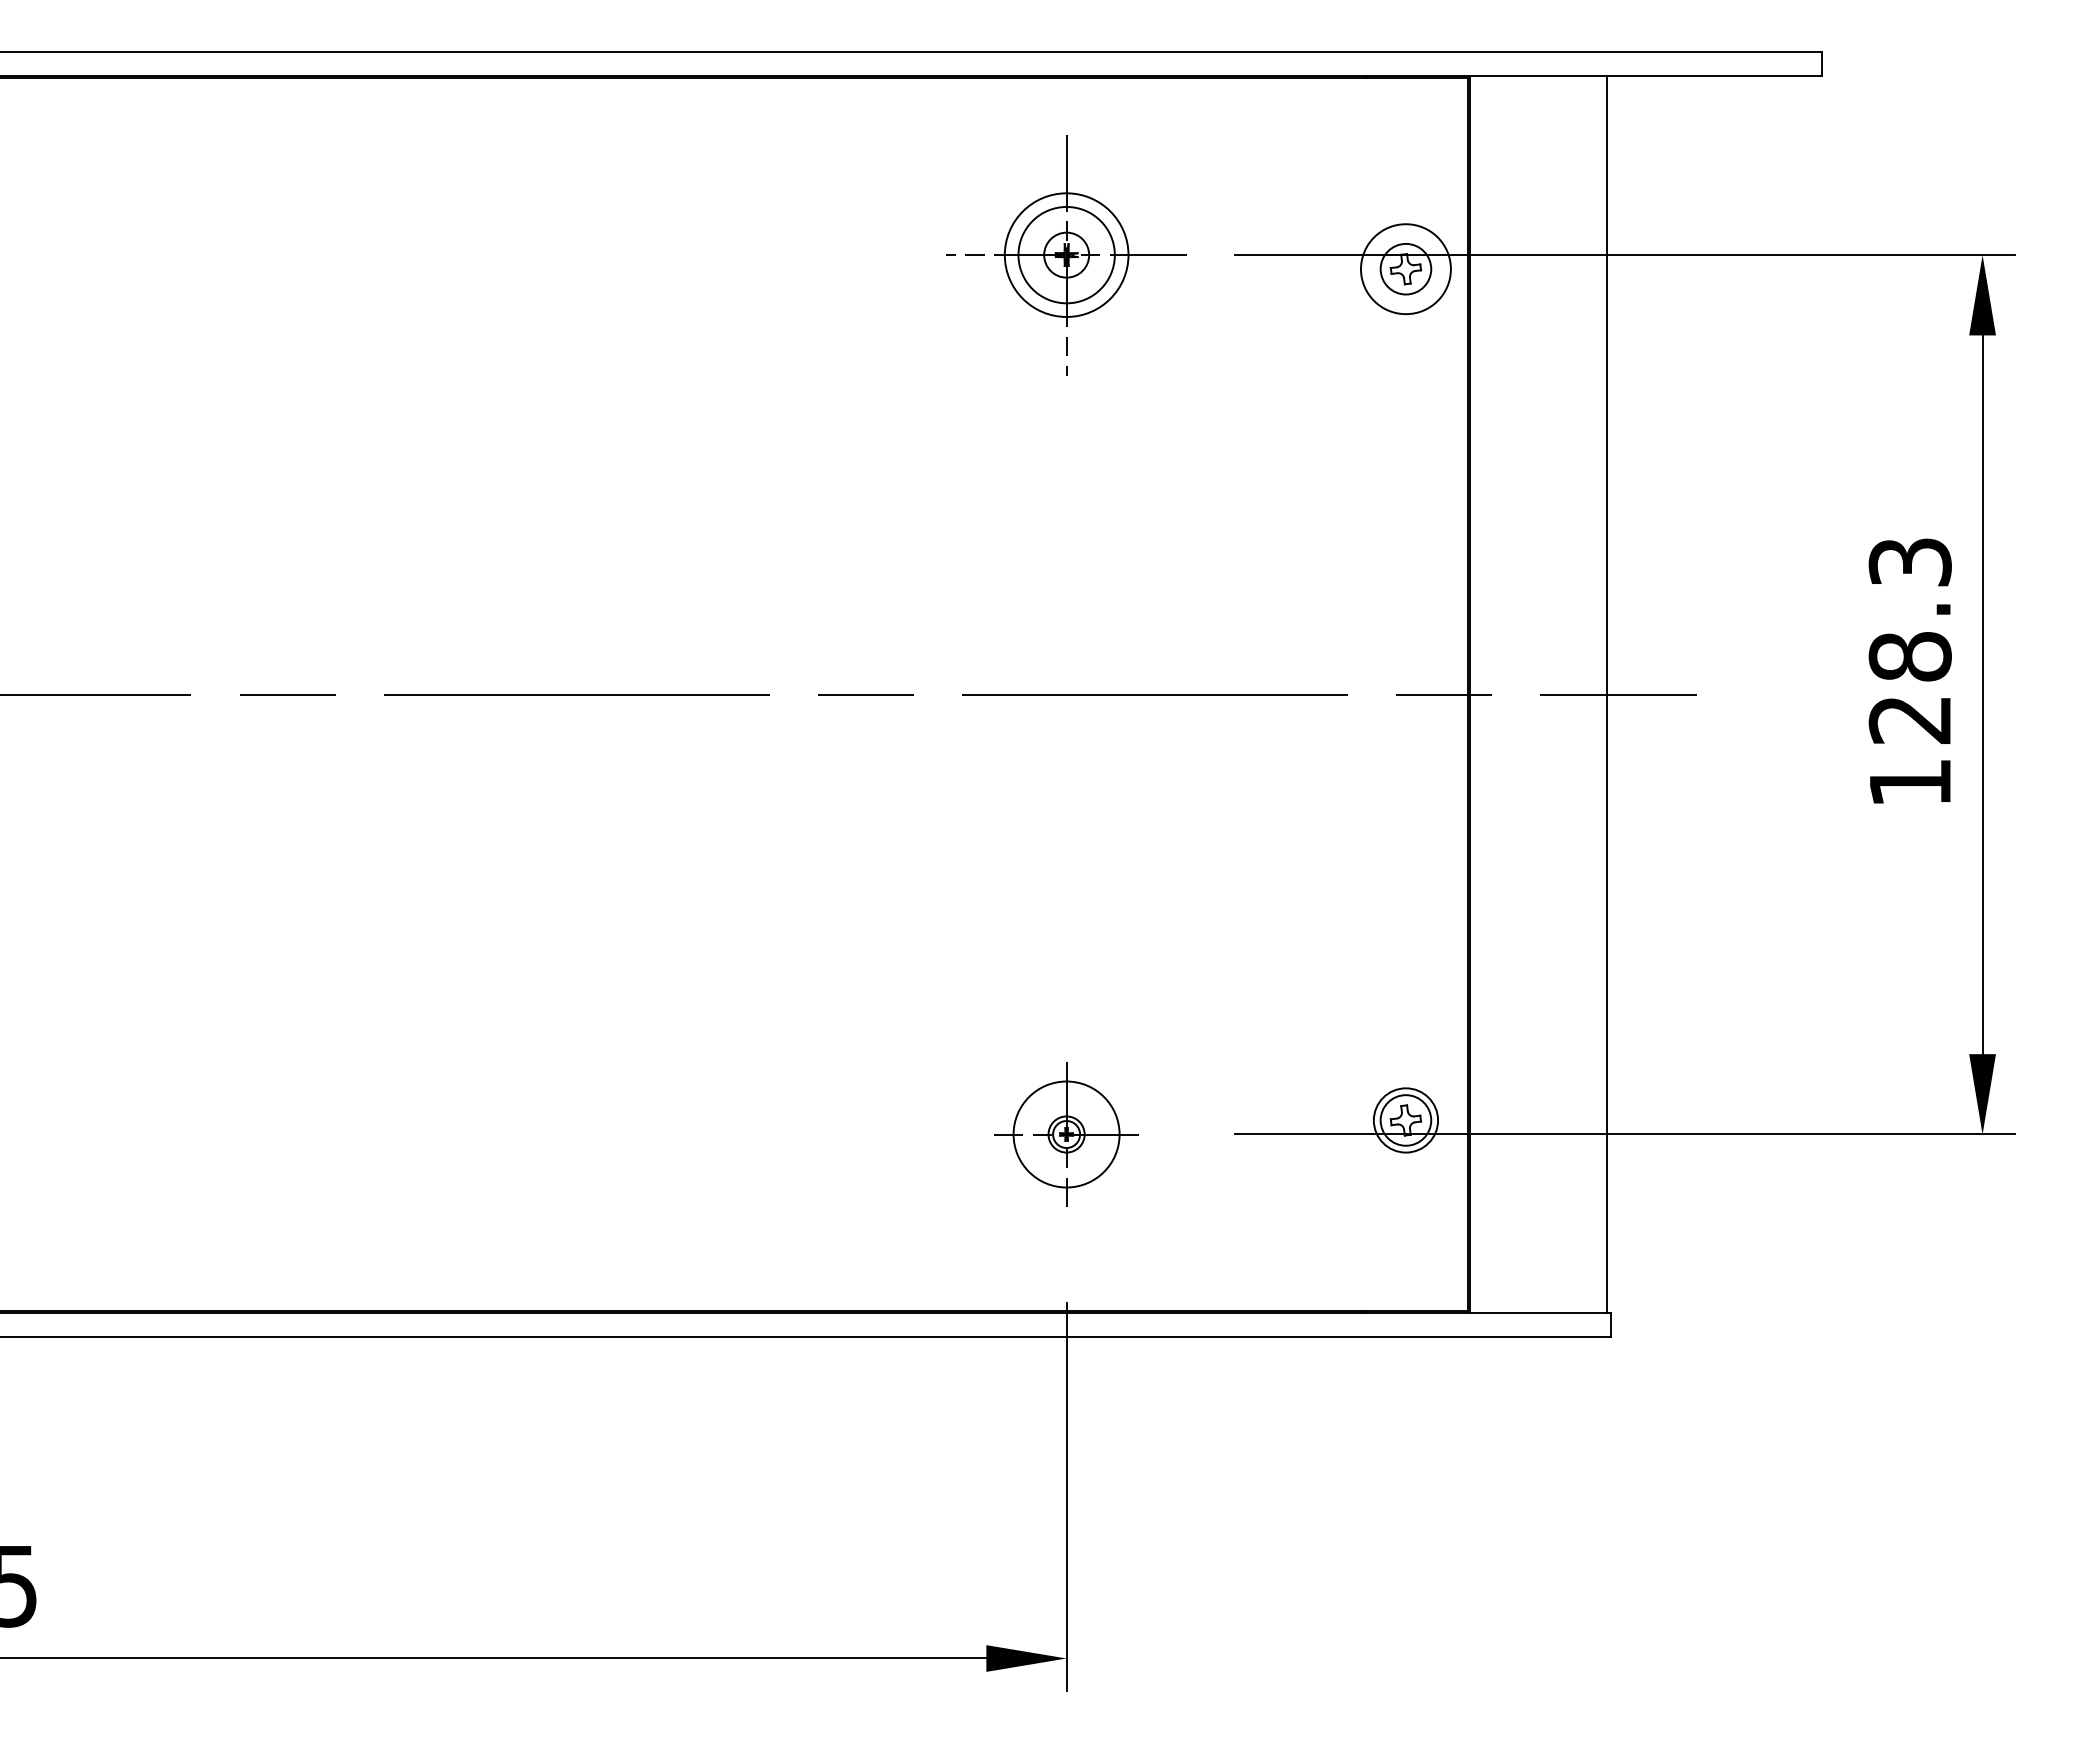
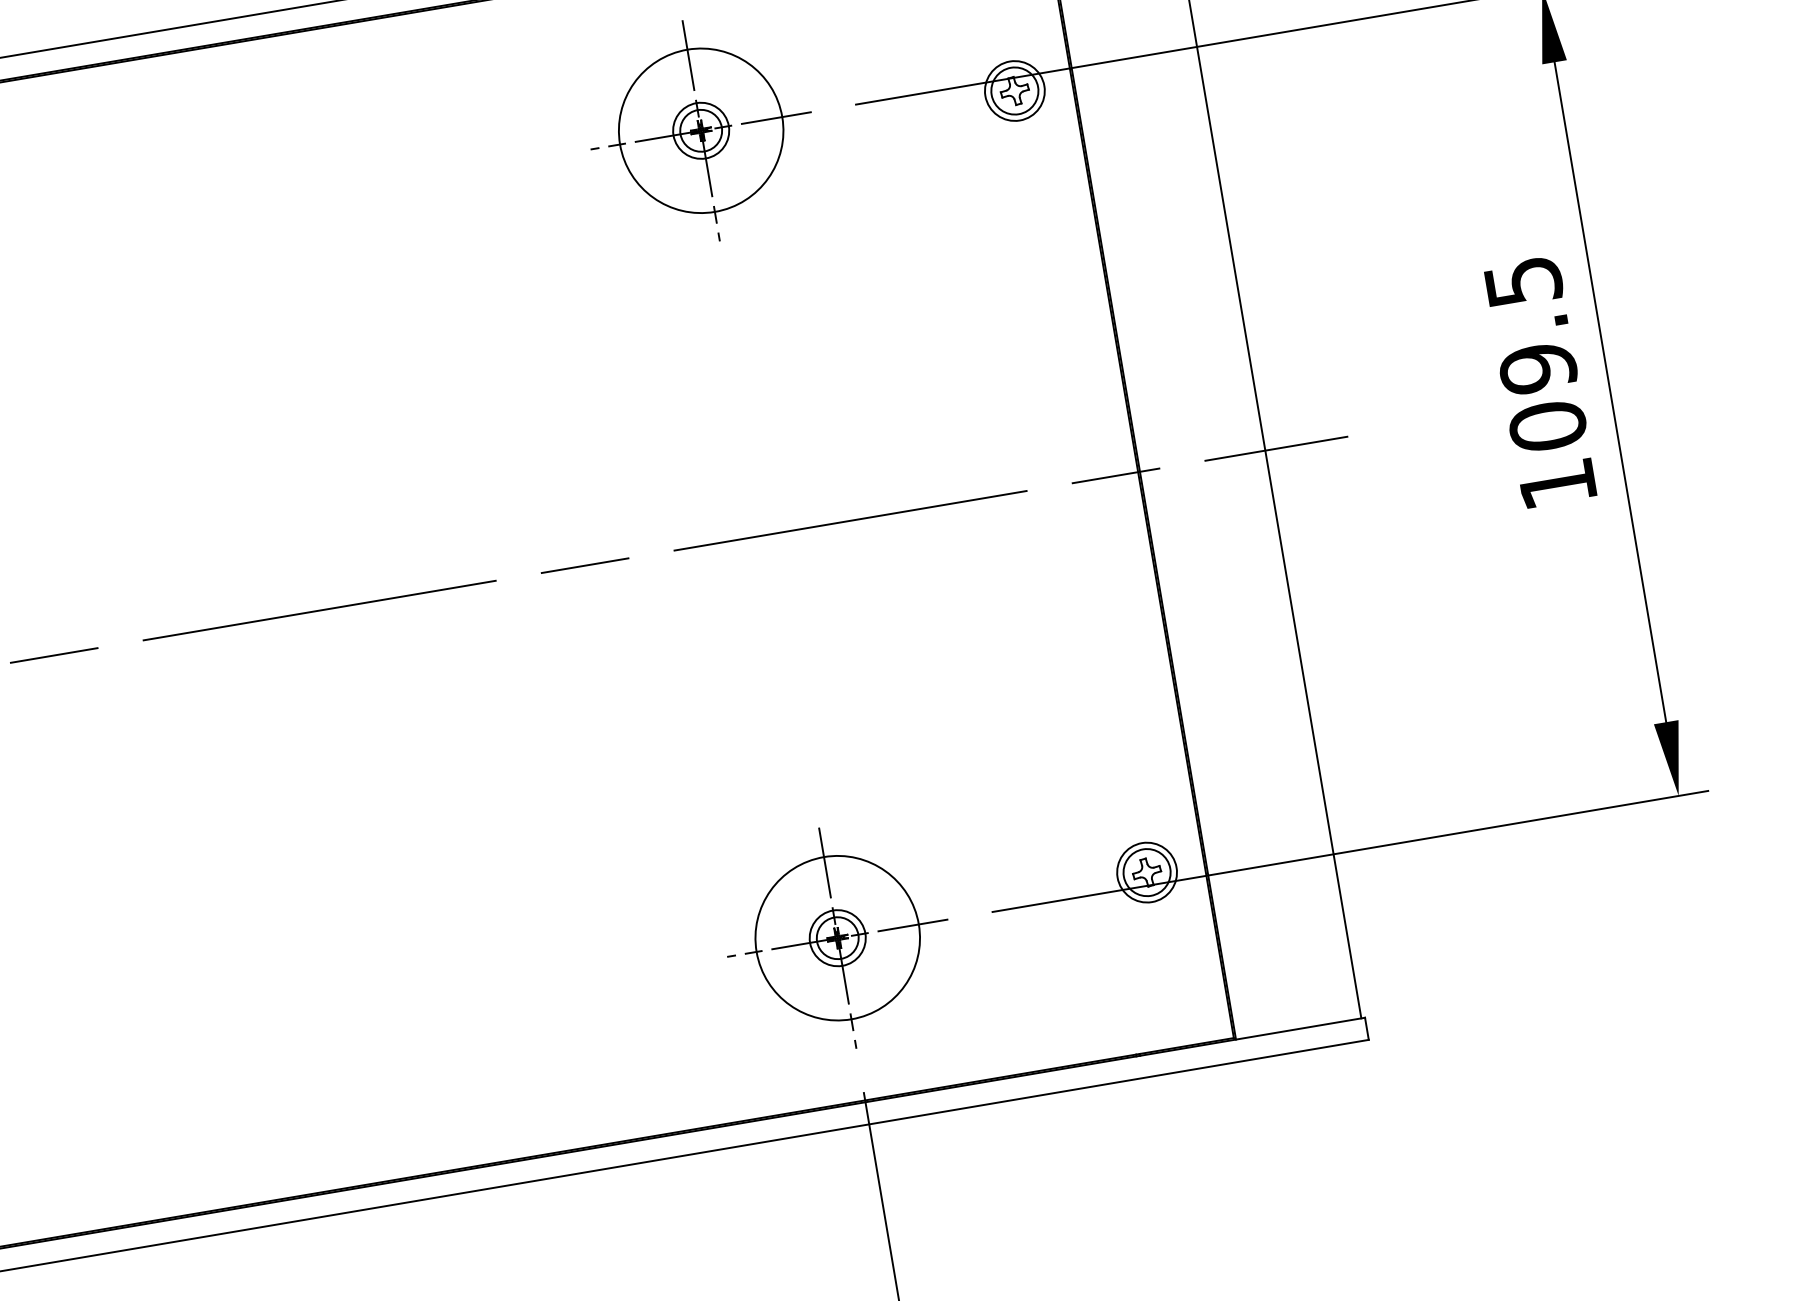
circle: (1066, 254) -> (700, 130), size x1.43
circle: (1066, 255) -> (701, 131), size x0.62
circle: (1405, 269) -> (1014, 91), size x0.71
text: (1909, 641) -> (1535, 354), 128.3 -> 109.5
part: (1066, 1134) -> (837, 938), size x1.67

